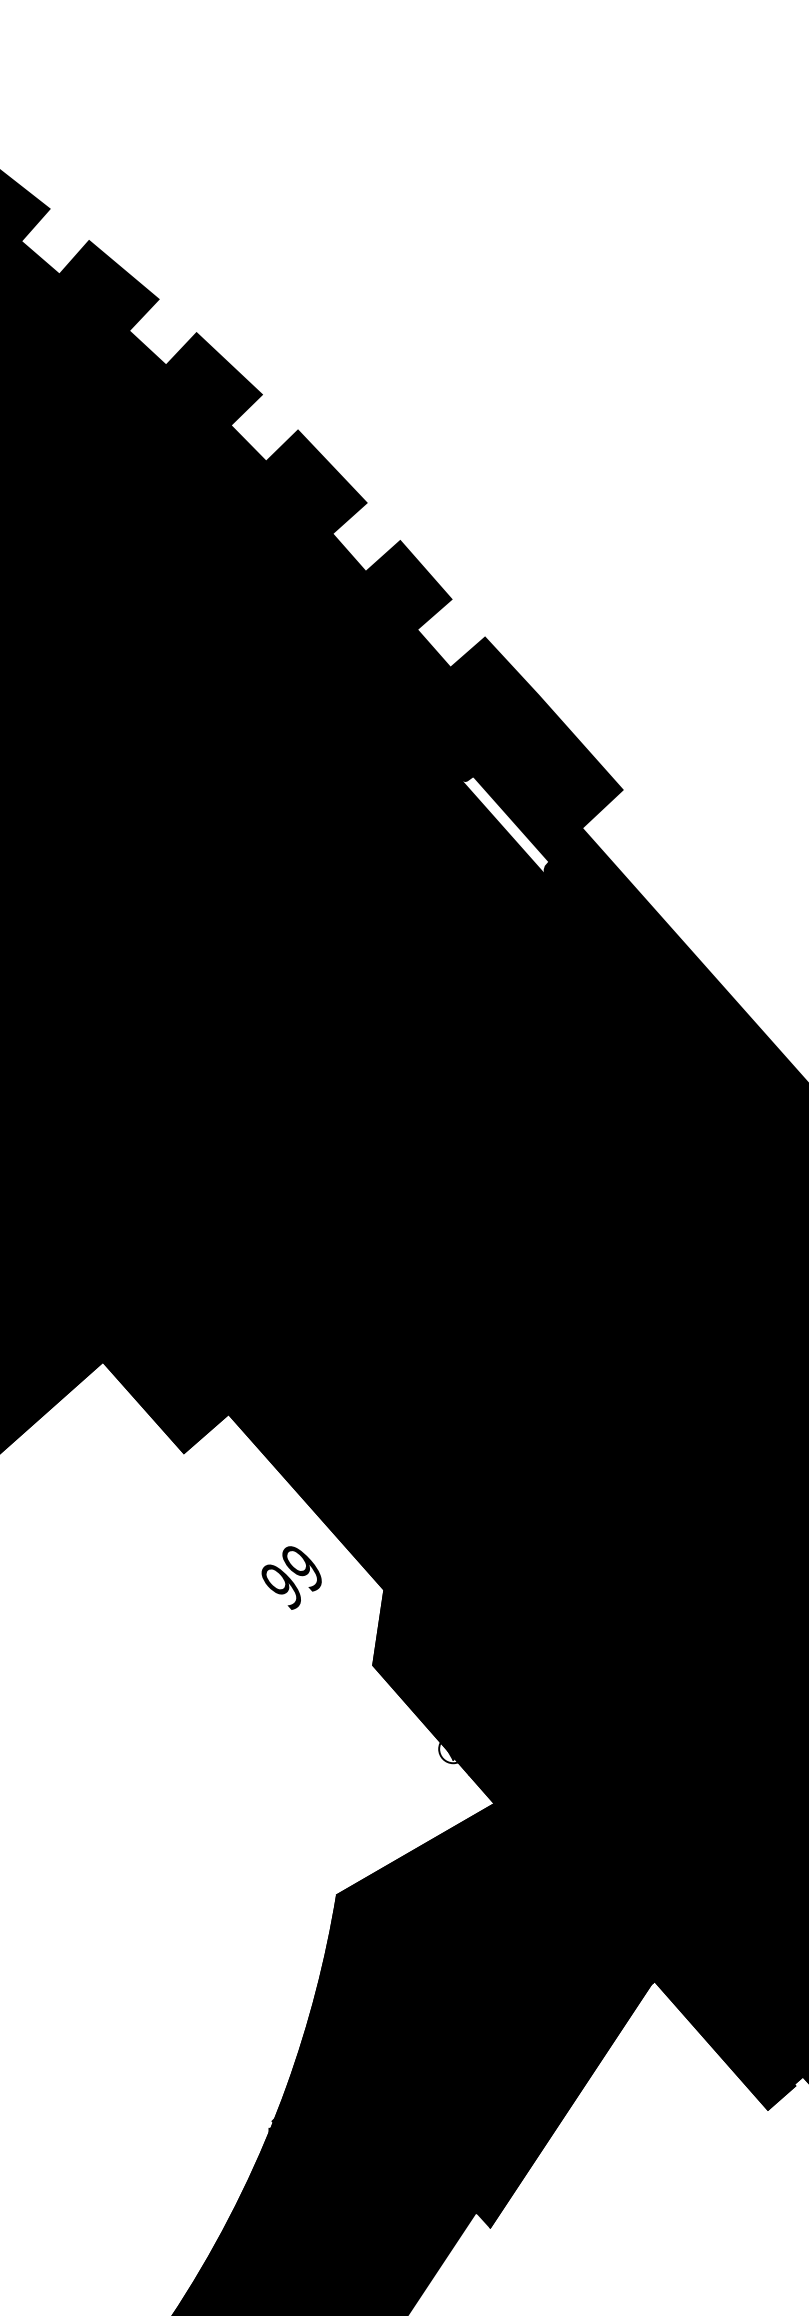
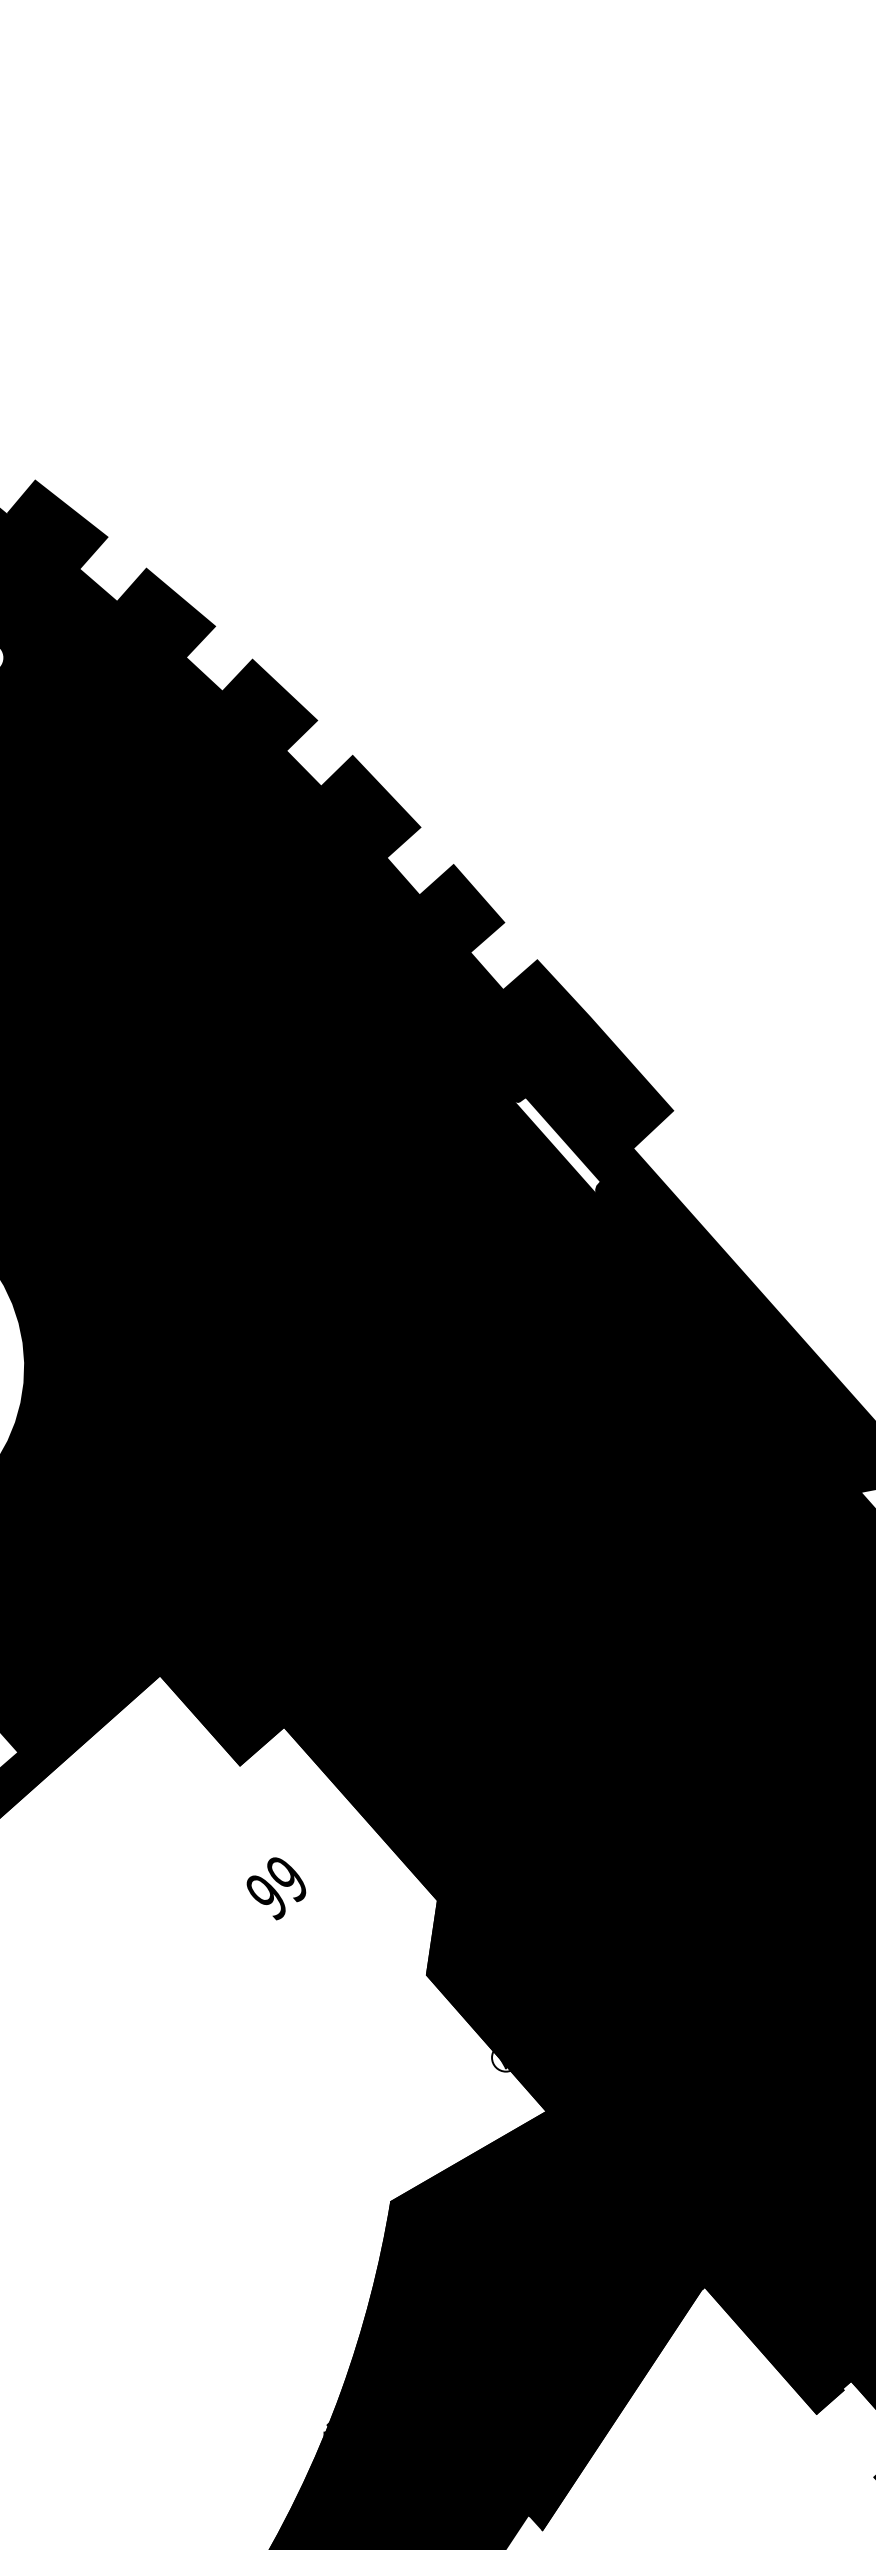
text: (291, 1577) -> (276, 1888), moved

